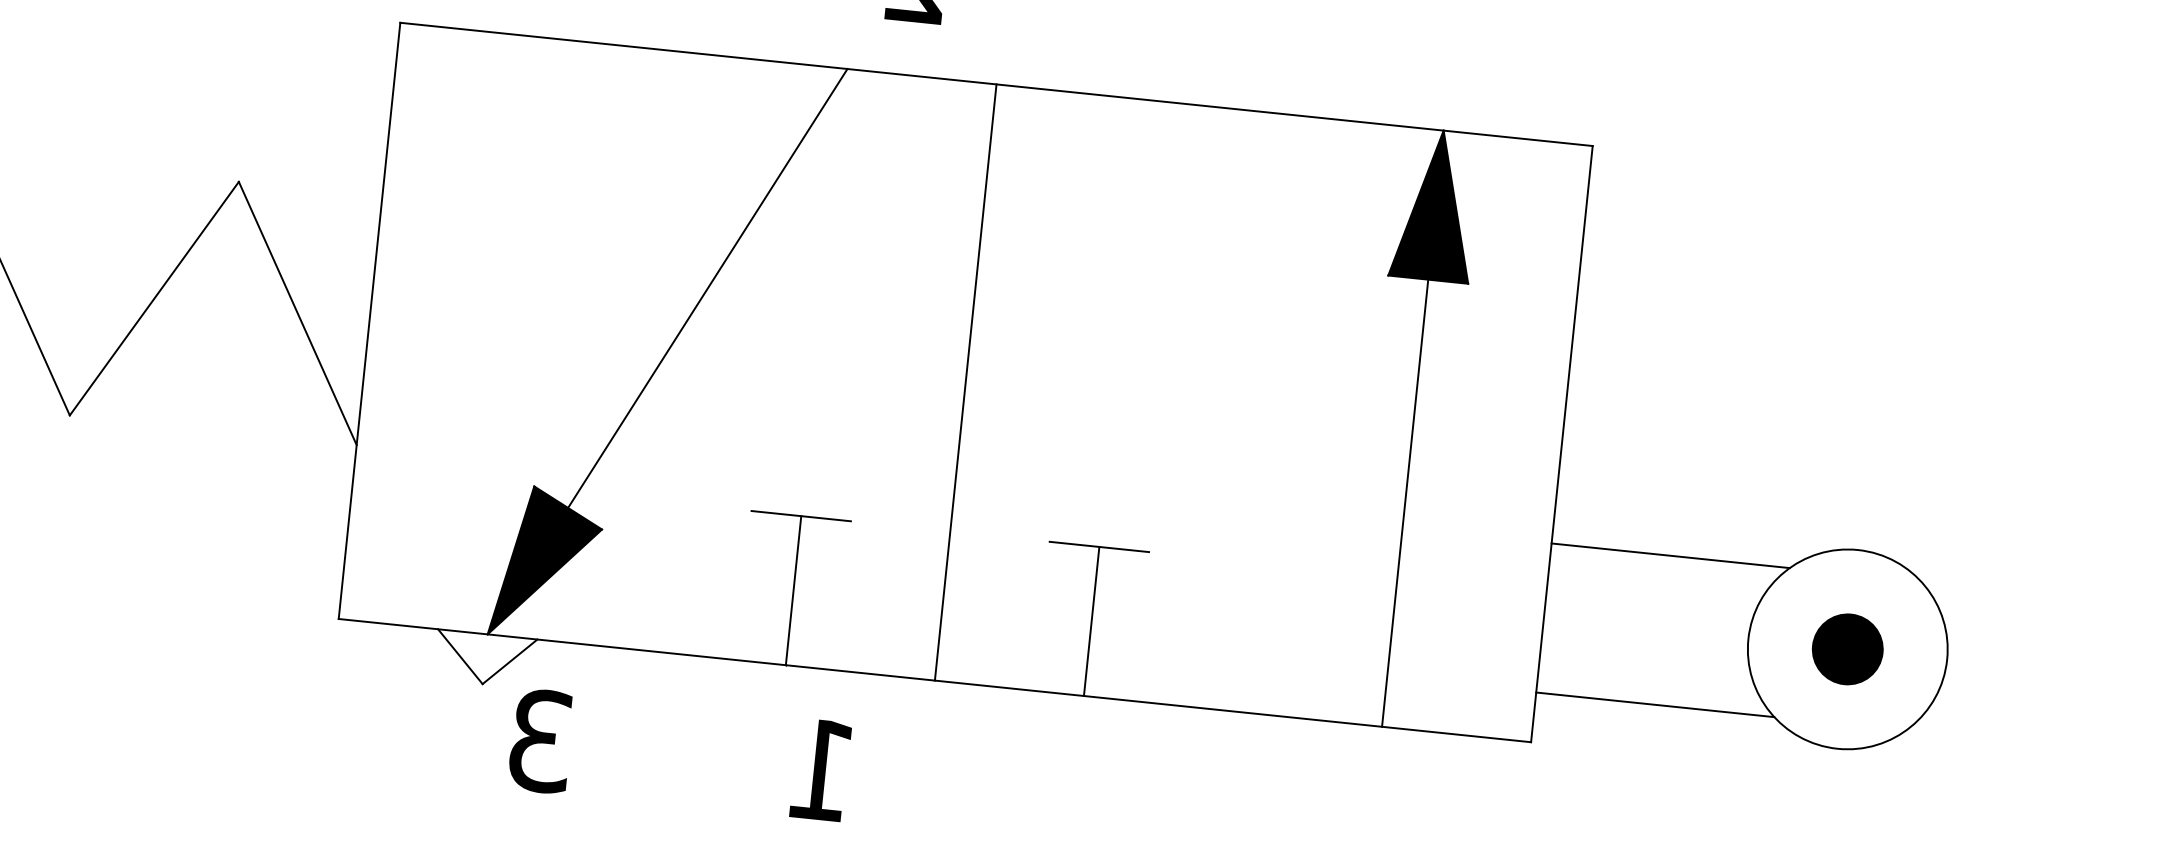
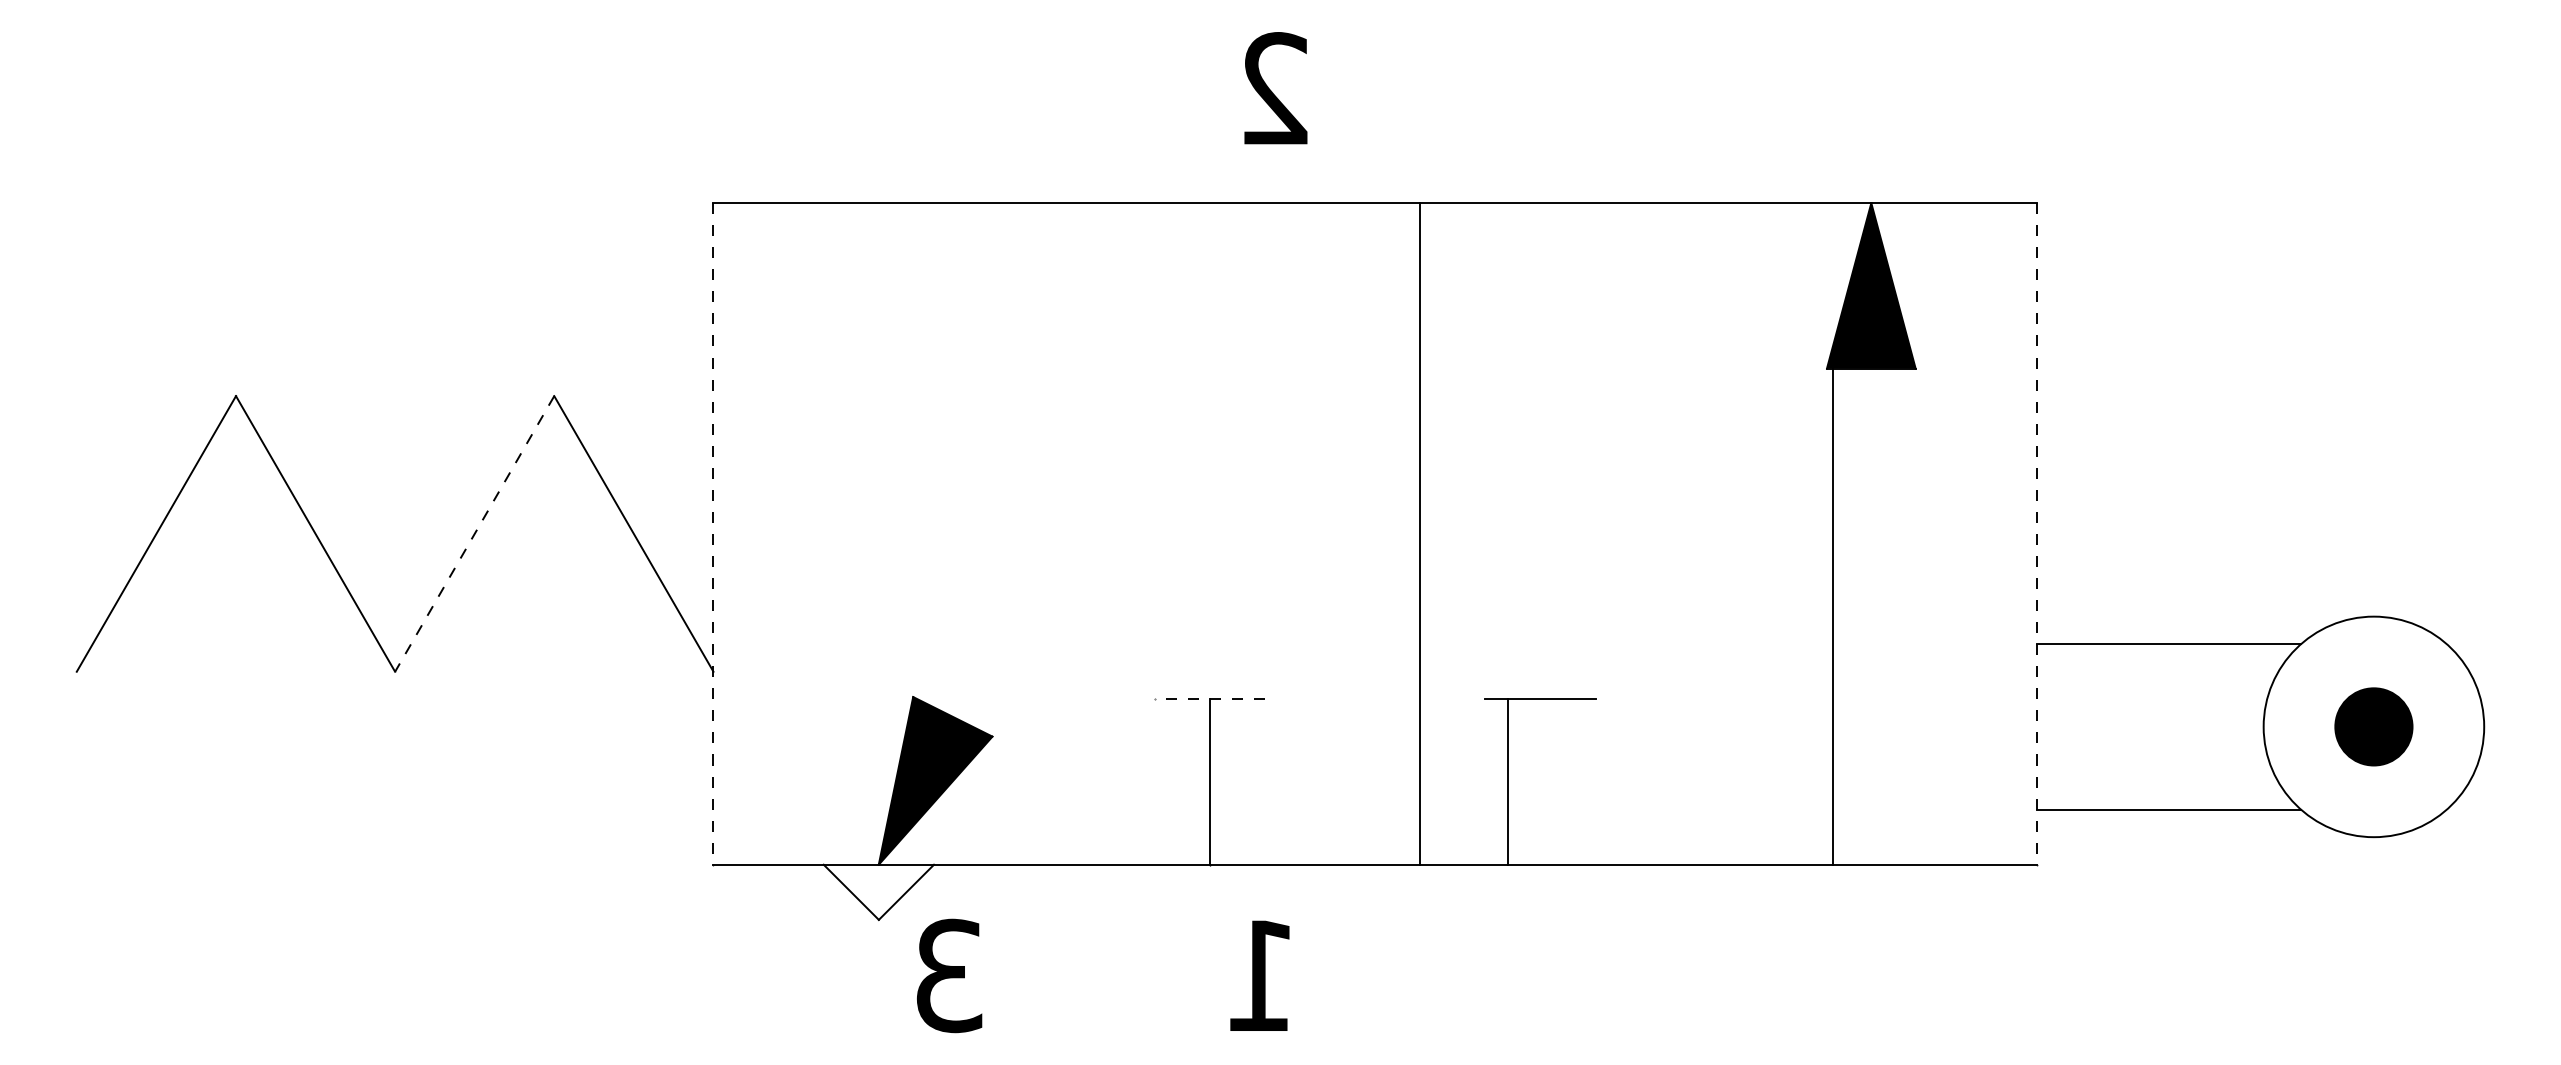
line: (707, 287) -> (1080, 459), removed
line: (154, 299) -> (474, 534), solid -> dashed
line: (369, 320) -> (713, 533), solid -> dashed
line: (966, 382) -> (1420, 533), moved
line: (1561, 443) -> (2036, 533), solid -> dashed
line: (1405, 503) -> (1833, 616), moved
line: (801, 516) -> (1209, 699), solid -> dashed
line: (1091, 620) -> (1507, 781), moved

